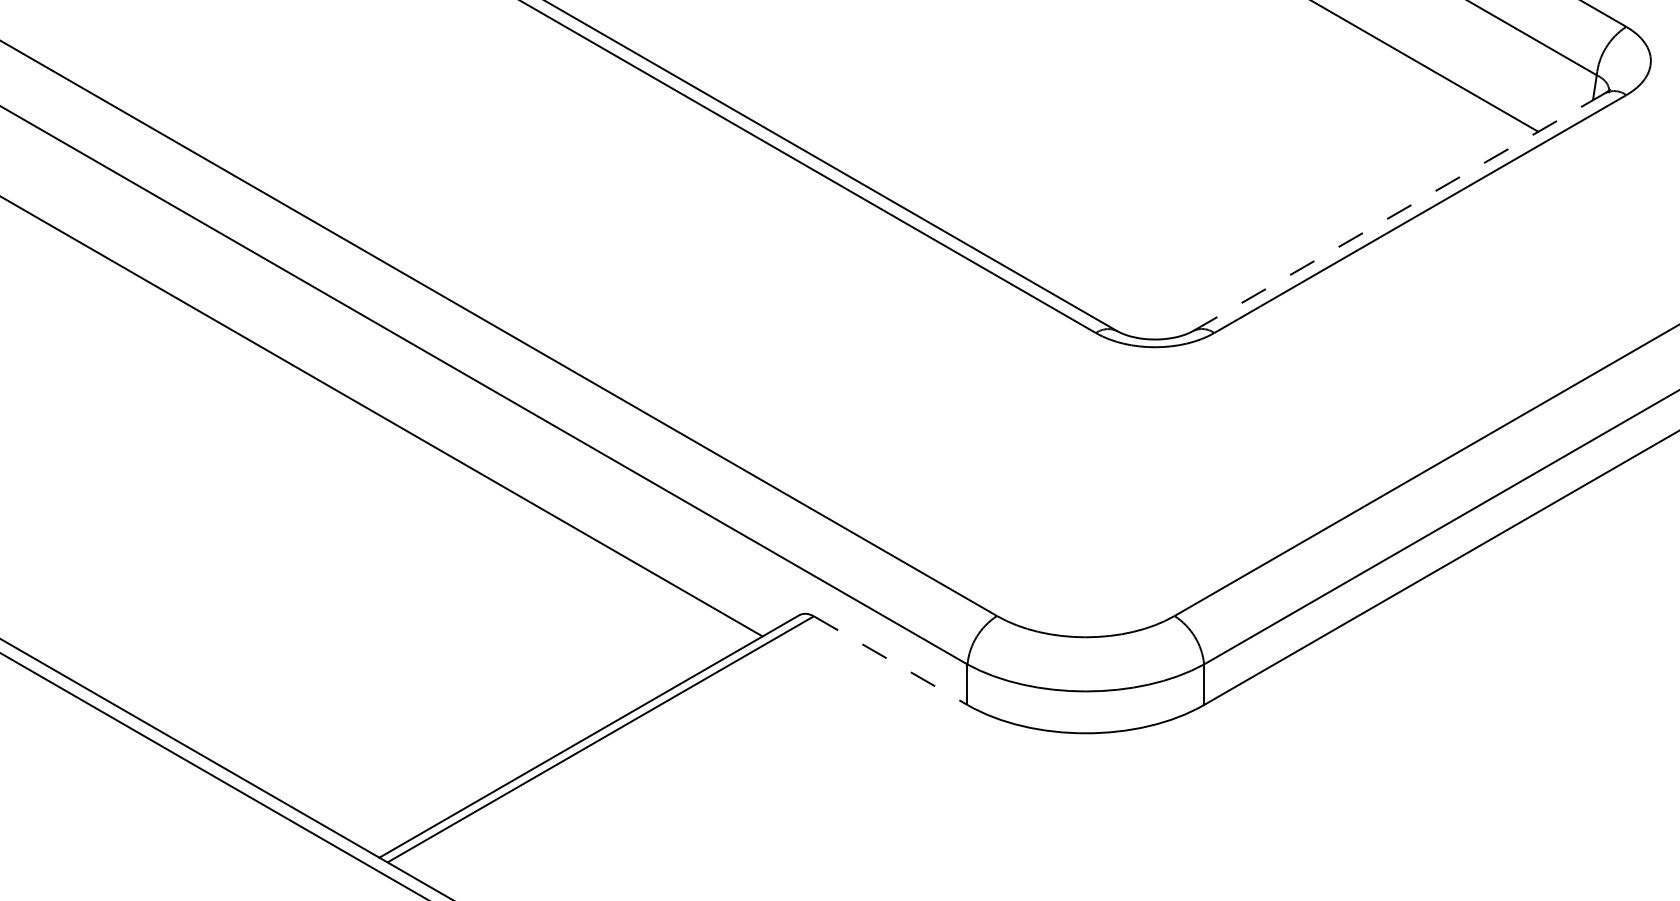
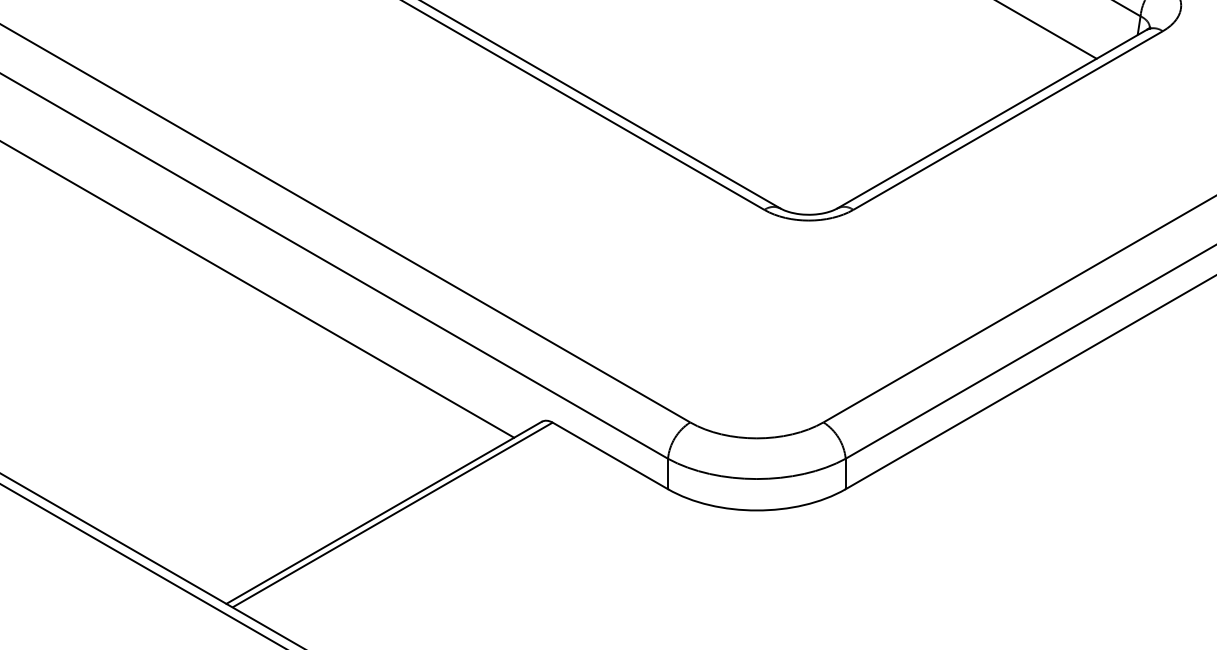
line: (1399, 212) -> (992, 119), dashed -> solid
line: (890, 660) -> (610, 455), dashed -> solid

